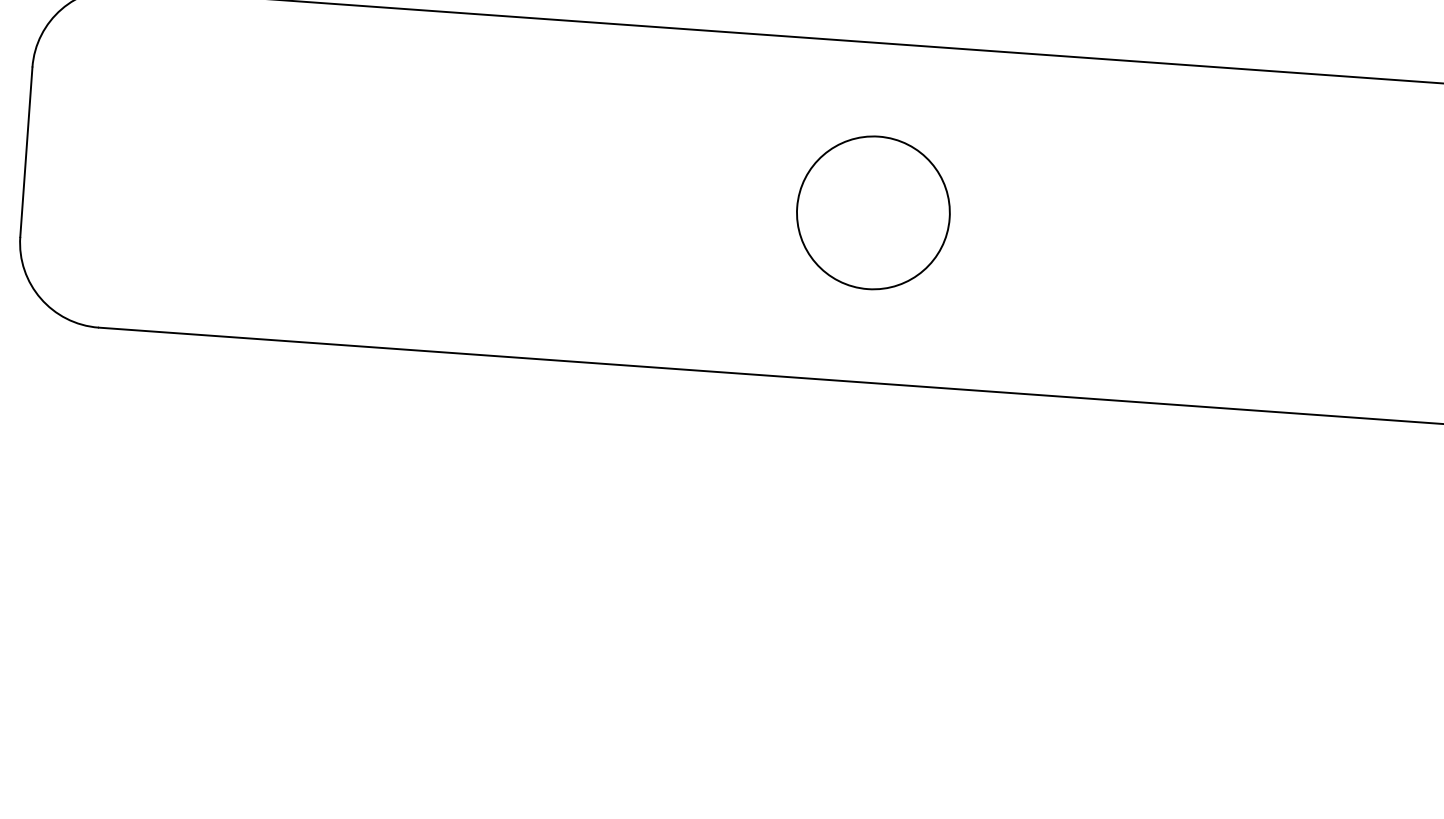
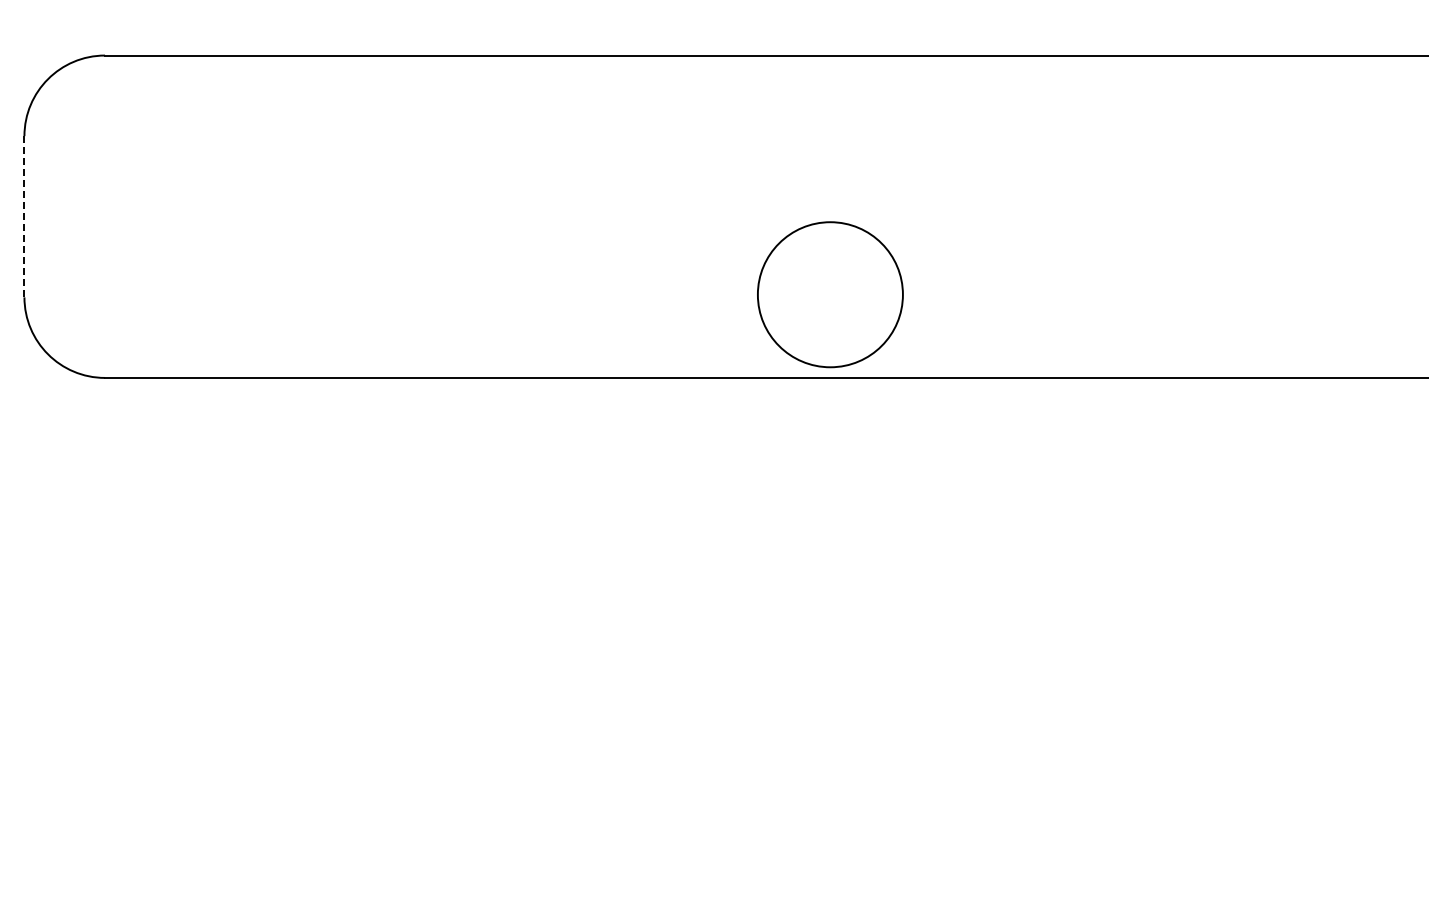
line: (26, 151) -> (24, 216), solid -> dashed
circle: (873, 212) -> (830, 294), moved

